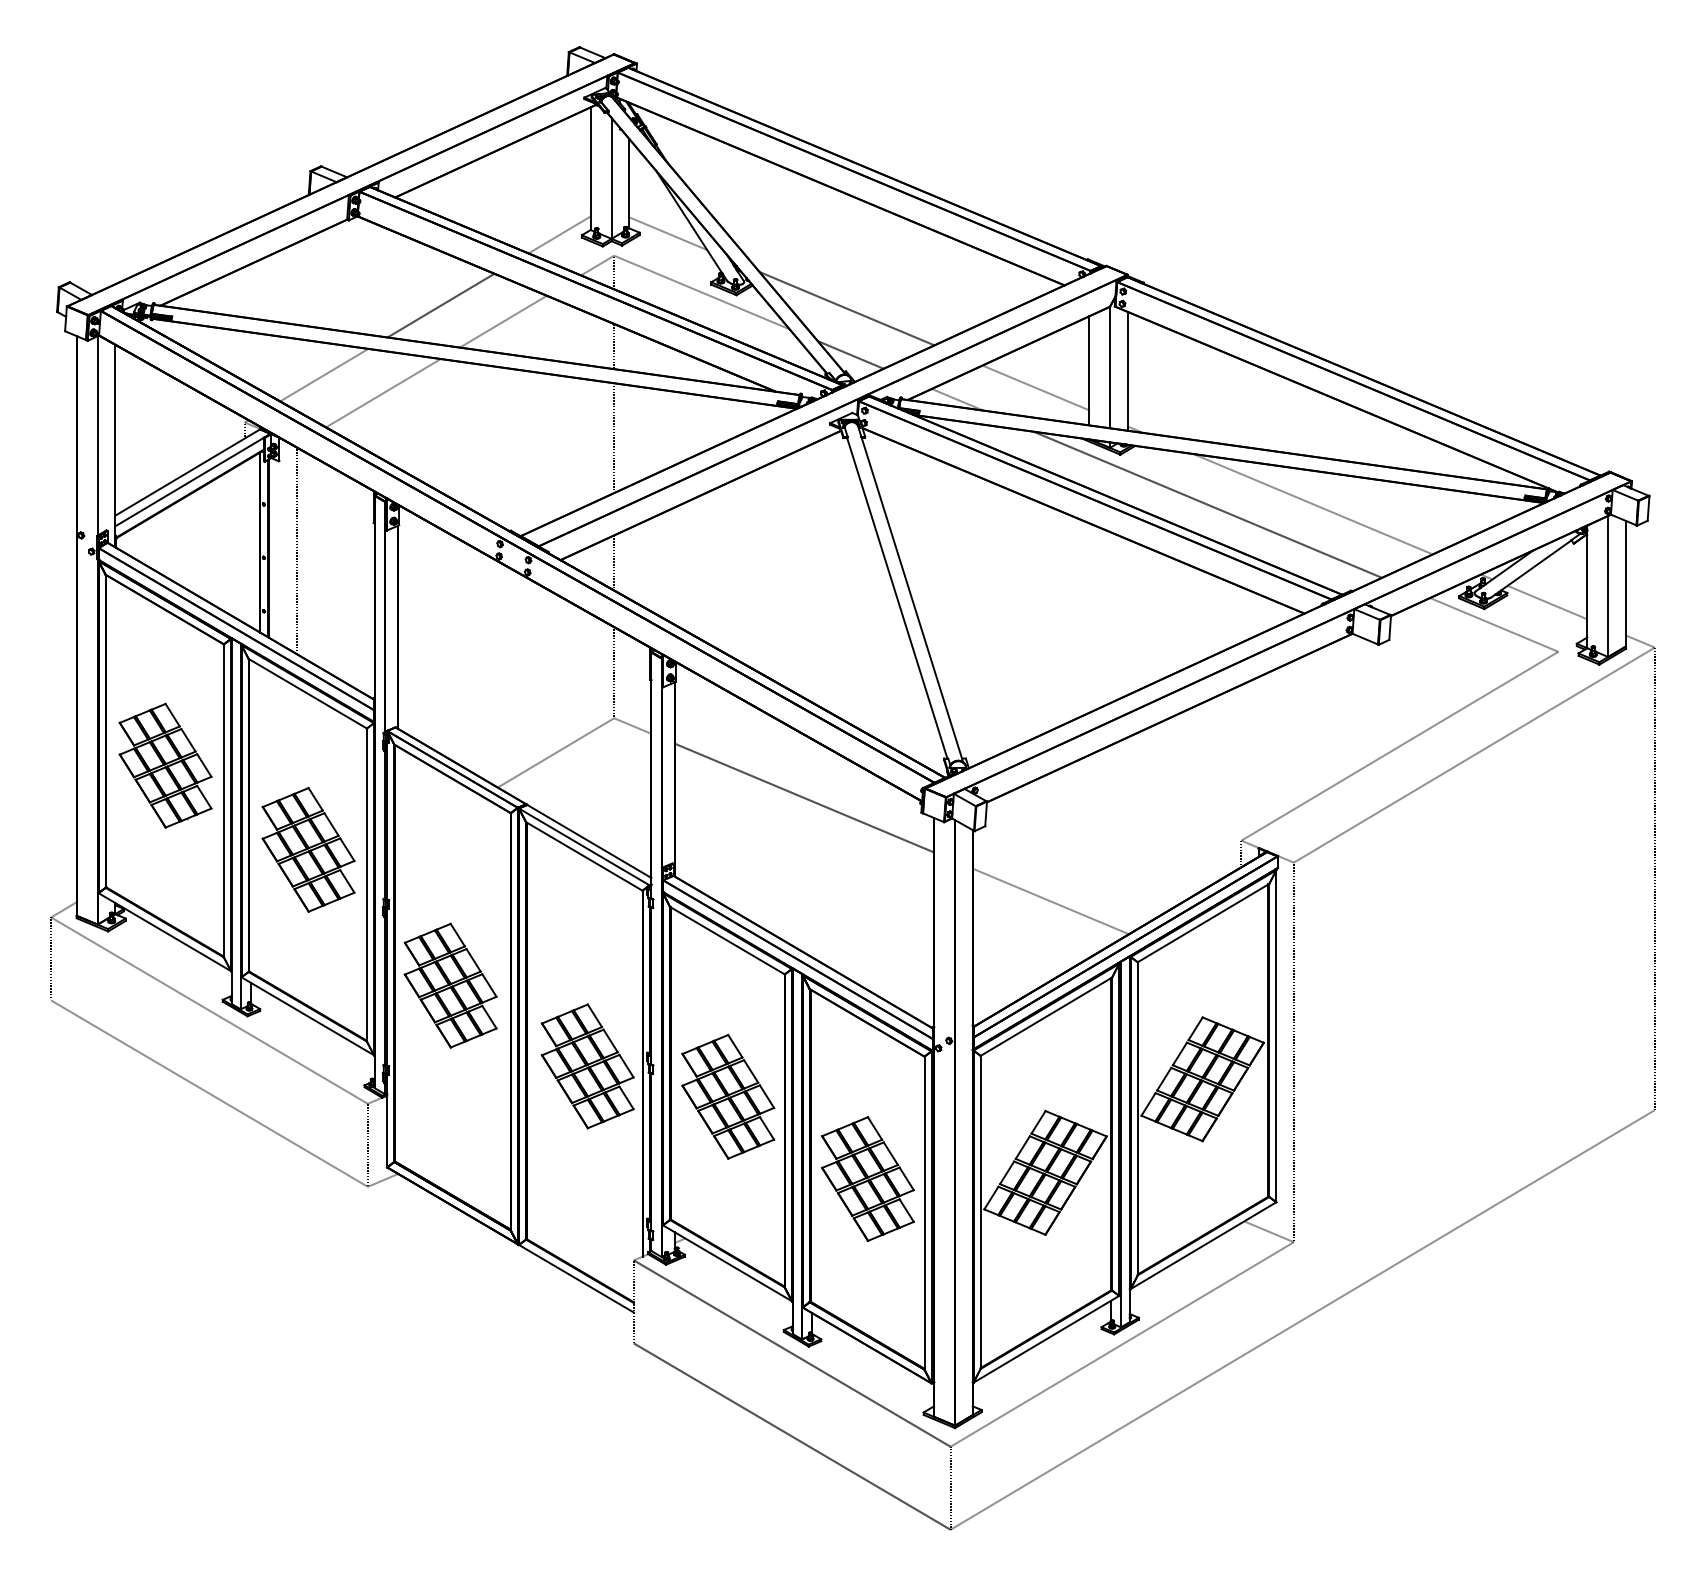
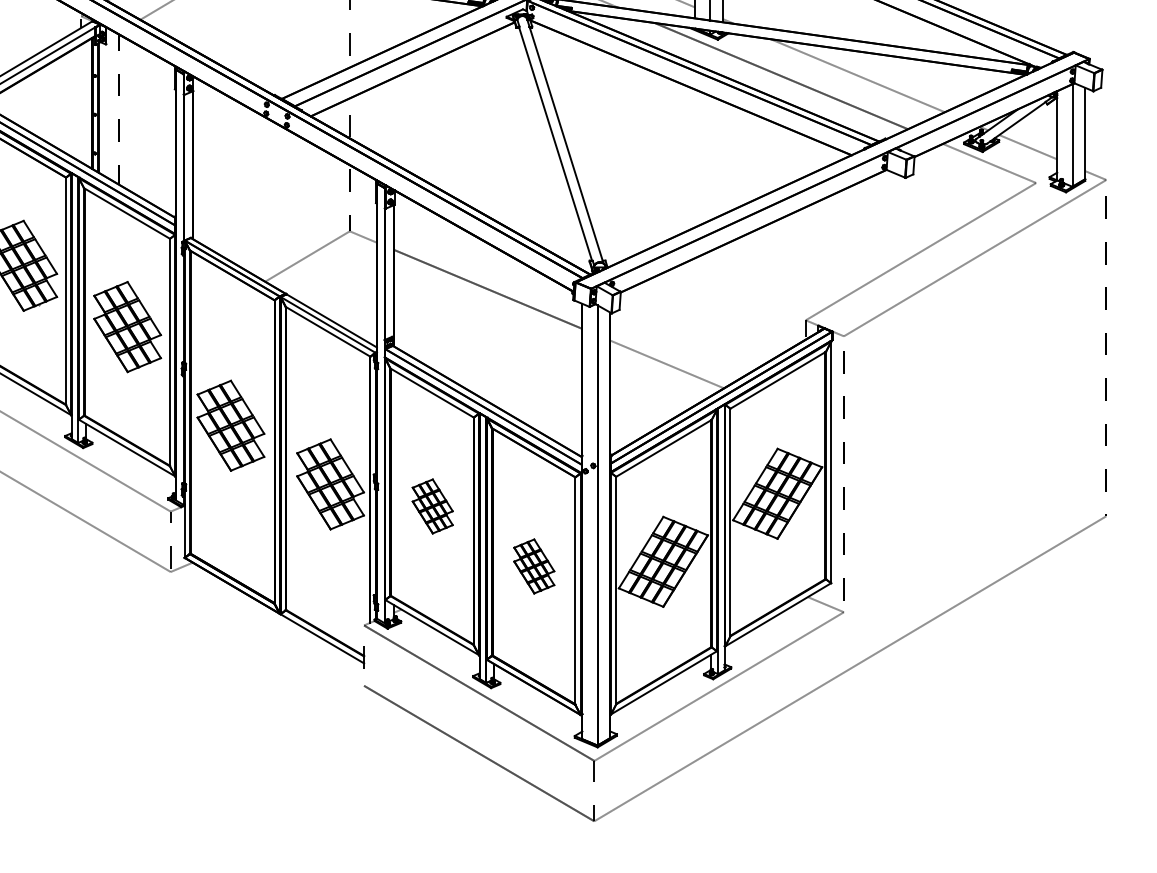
part: (728, 1096) -> (432, 506), size x0.6
part: (867, 1179) -> (533, 566), size x0.6

